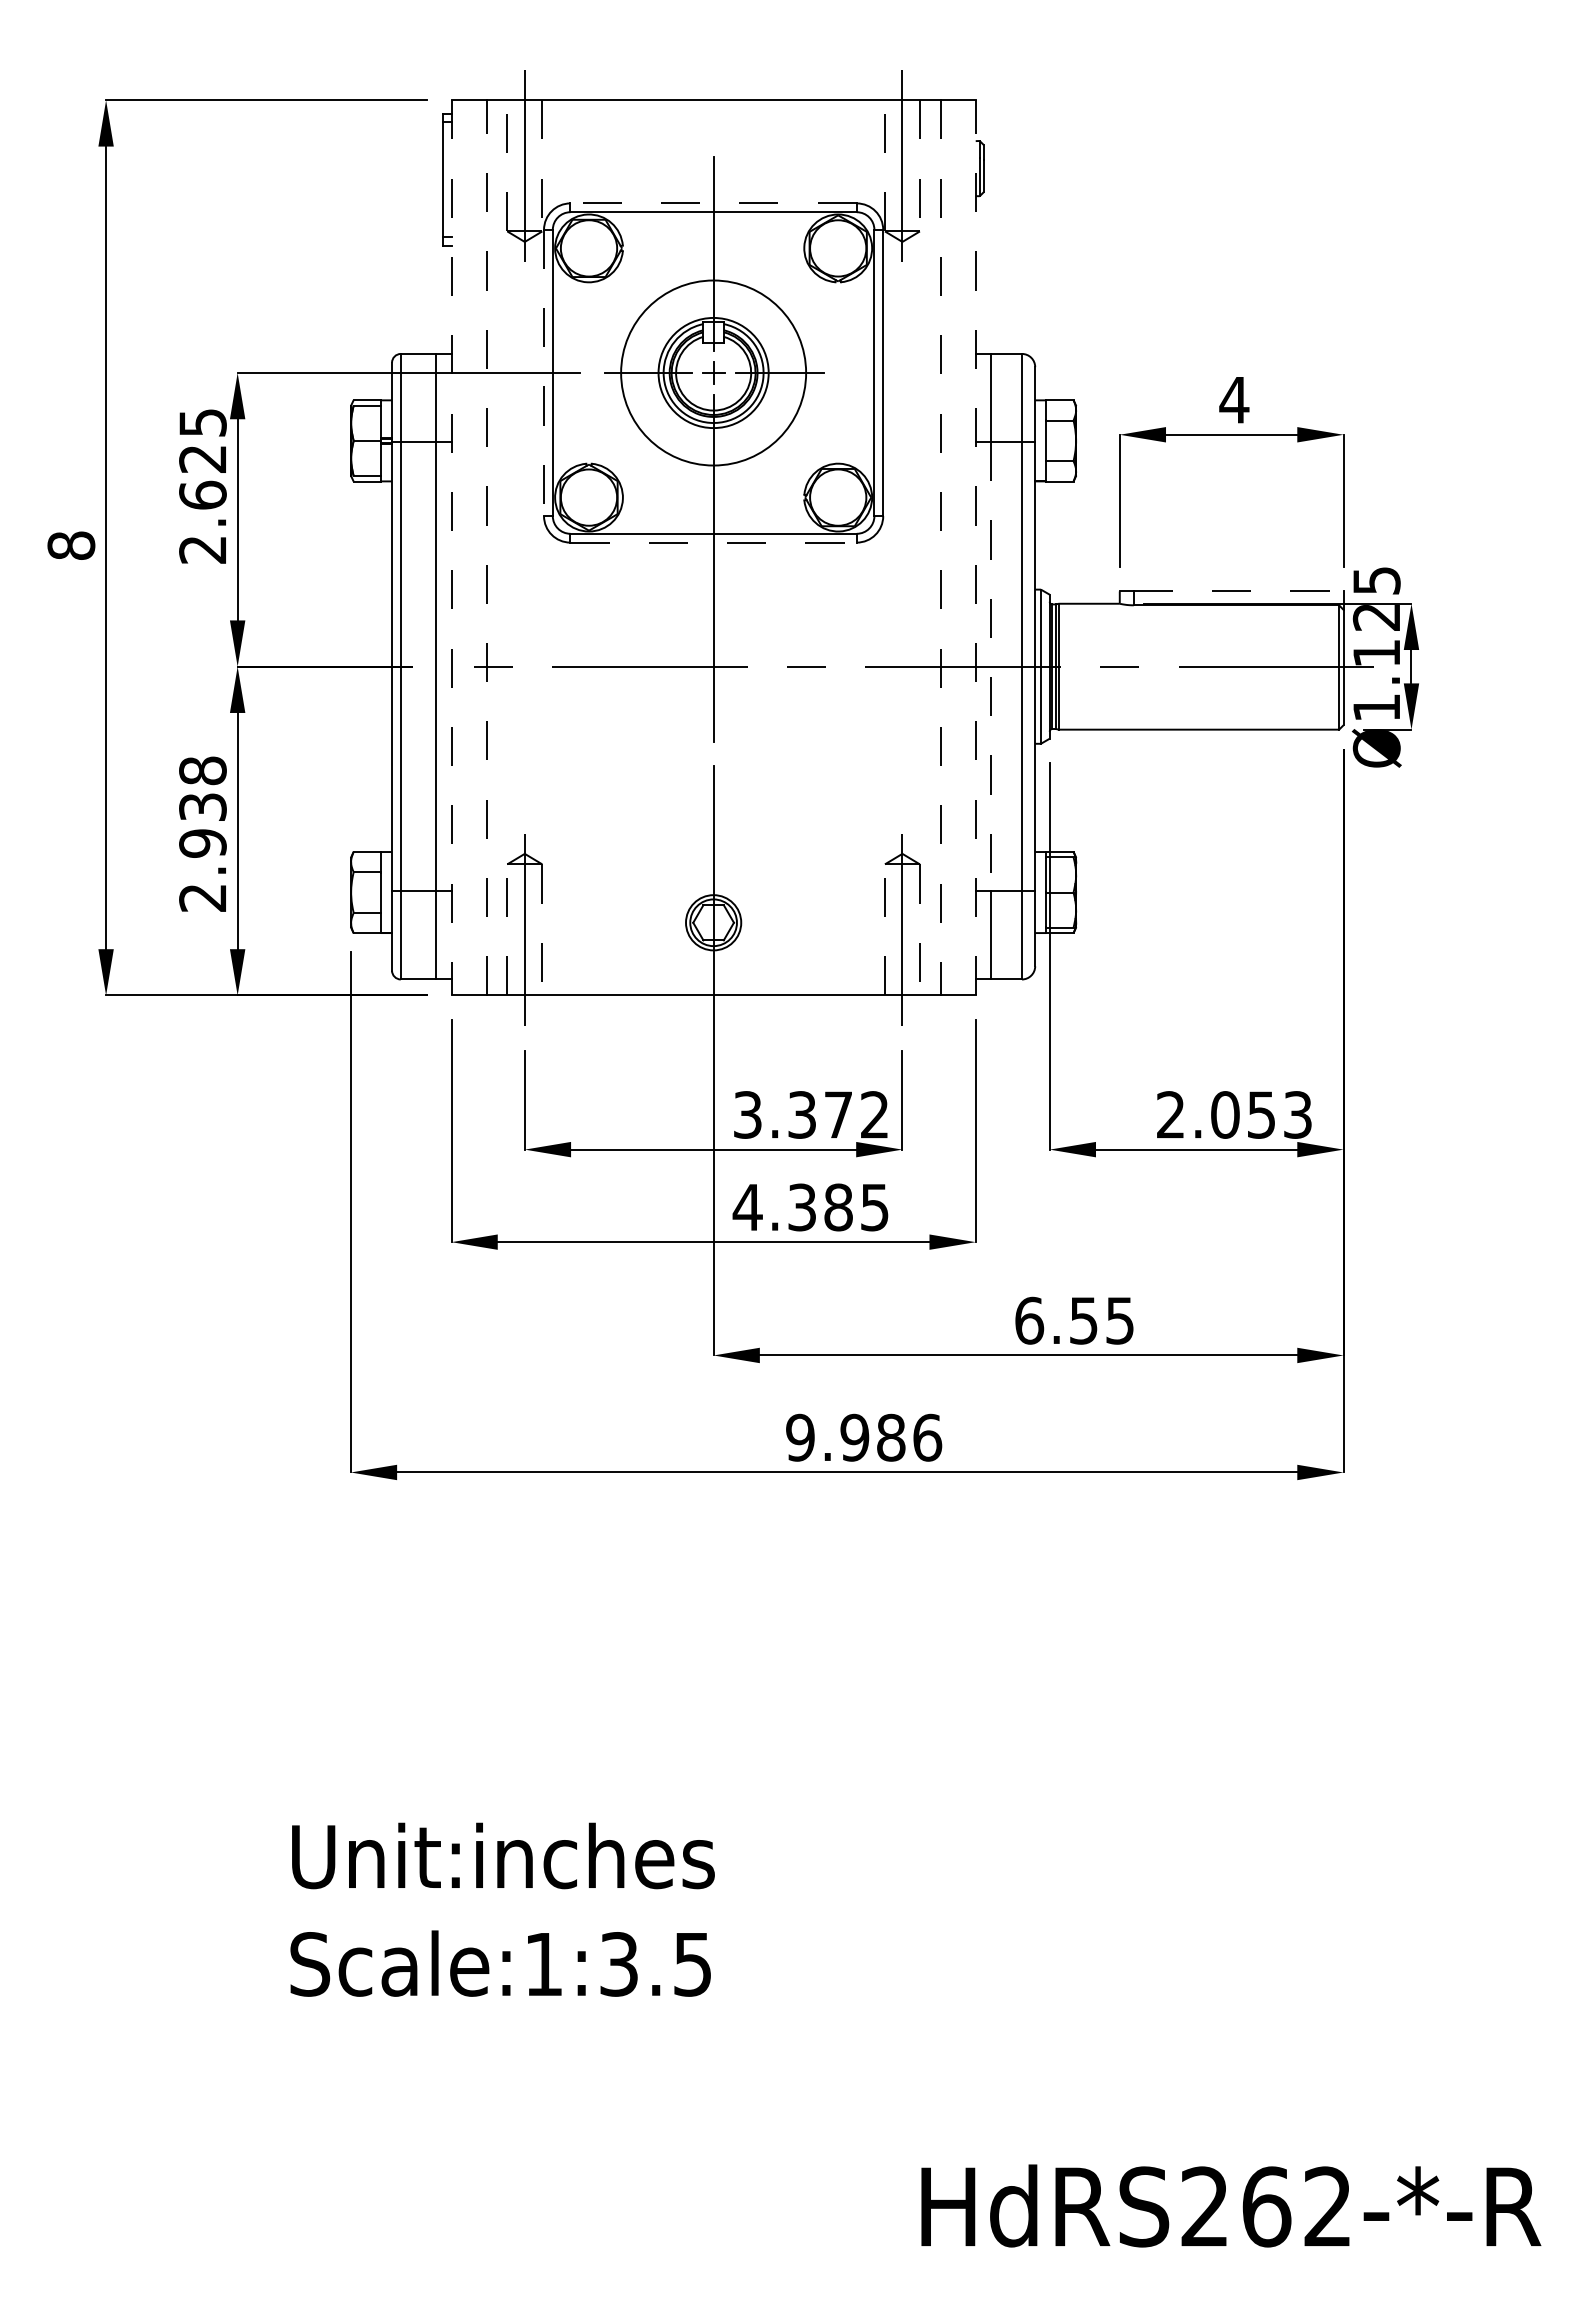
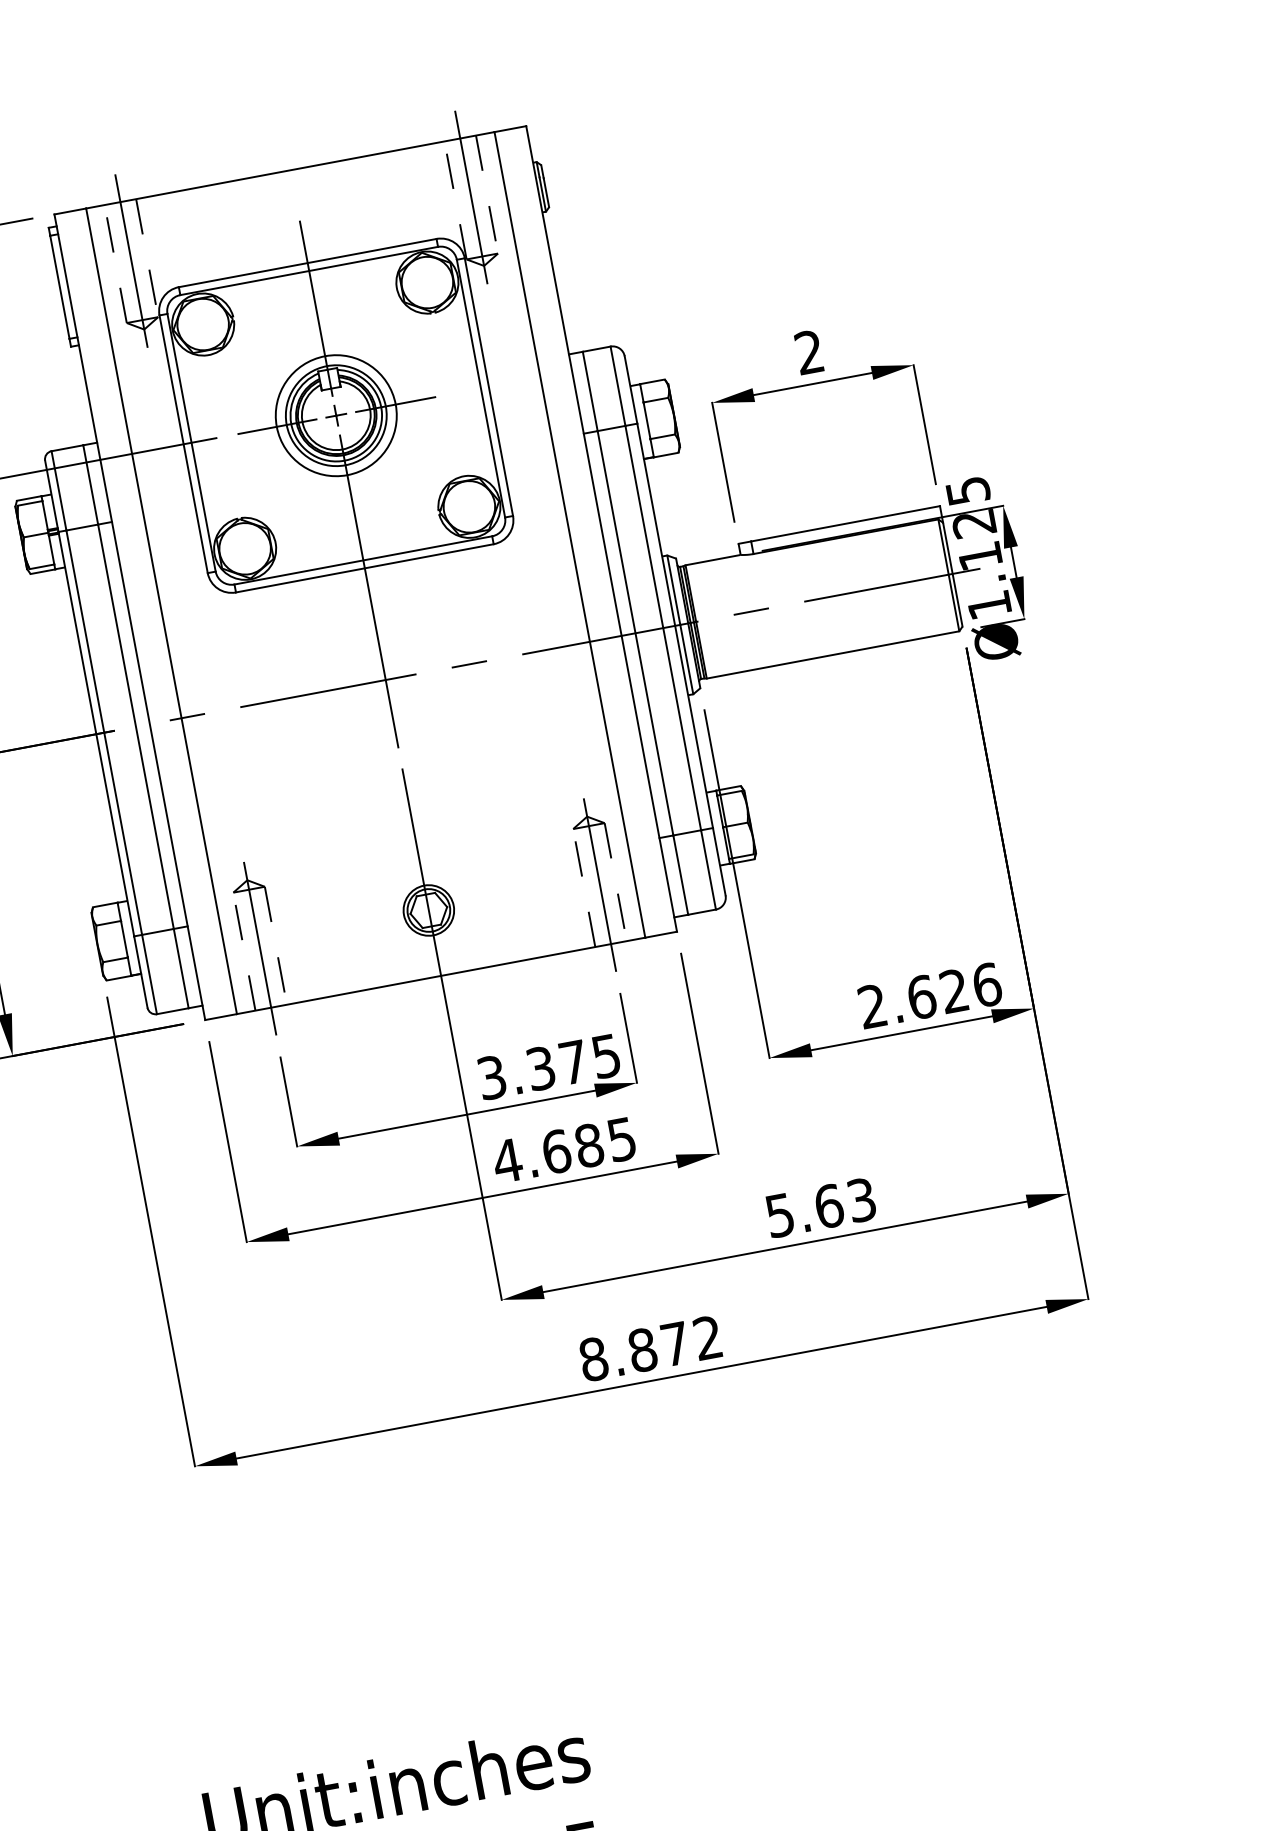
line: (713, 203) -> (307, 263), dashed -> solid
circle: (713, 372) -> (336, 415), size x0.71
line: (544, 373) -> (184, 444), dashed -> solid
text: (1234, 399) -> (809, 351), 4 -> 2
line: (714, 542) -> (365, 568), dashed -> solid
line: (451, 547) -> (129, 616), dashed -> solid
line: (486, 547) -> (161, 610), dashed -> solid
line: (940, 547) -> (569, 534), dashed -> solid
line: (975, 547) -> (601, 528), dashed -> solid
line: (1238, 591) -> (845, 523), dashed -> solid
line: (991, 666) -> (635, 633), dashed -> solid
text: (874, 1114) -> (605, 1055), 3.372 -> 3.375
text: (1261, 1114) -> (954, 990), 2.053 -> 2.626
text: (802, 1207) -> (556, 1151), 4.385 -> 4.685
text: (1074, 1320) -> (820, 1207), 6.55 -> 5.63
text: (864, 1437) -> (651, 1348), 9.986 -> 8.872

